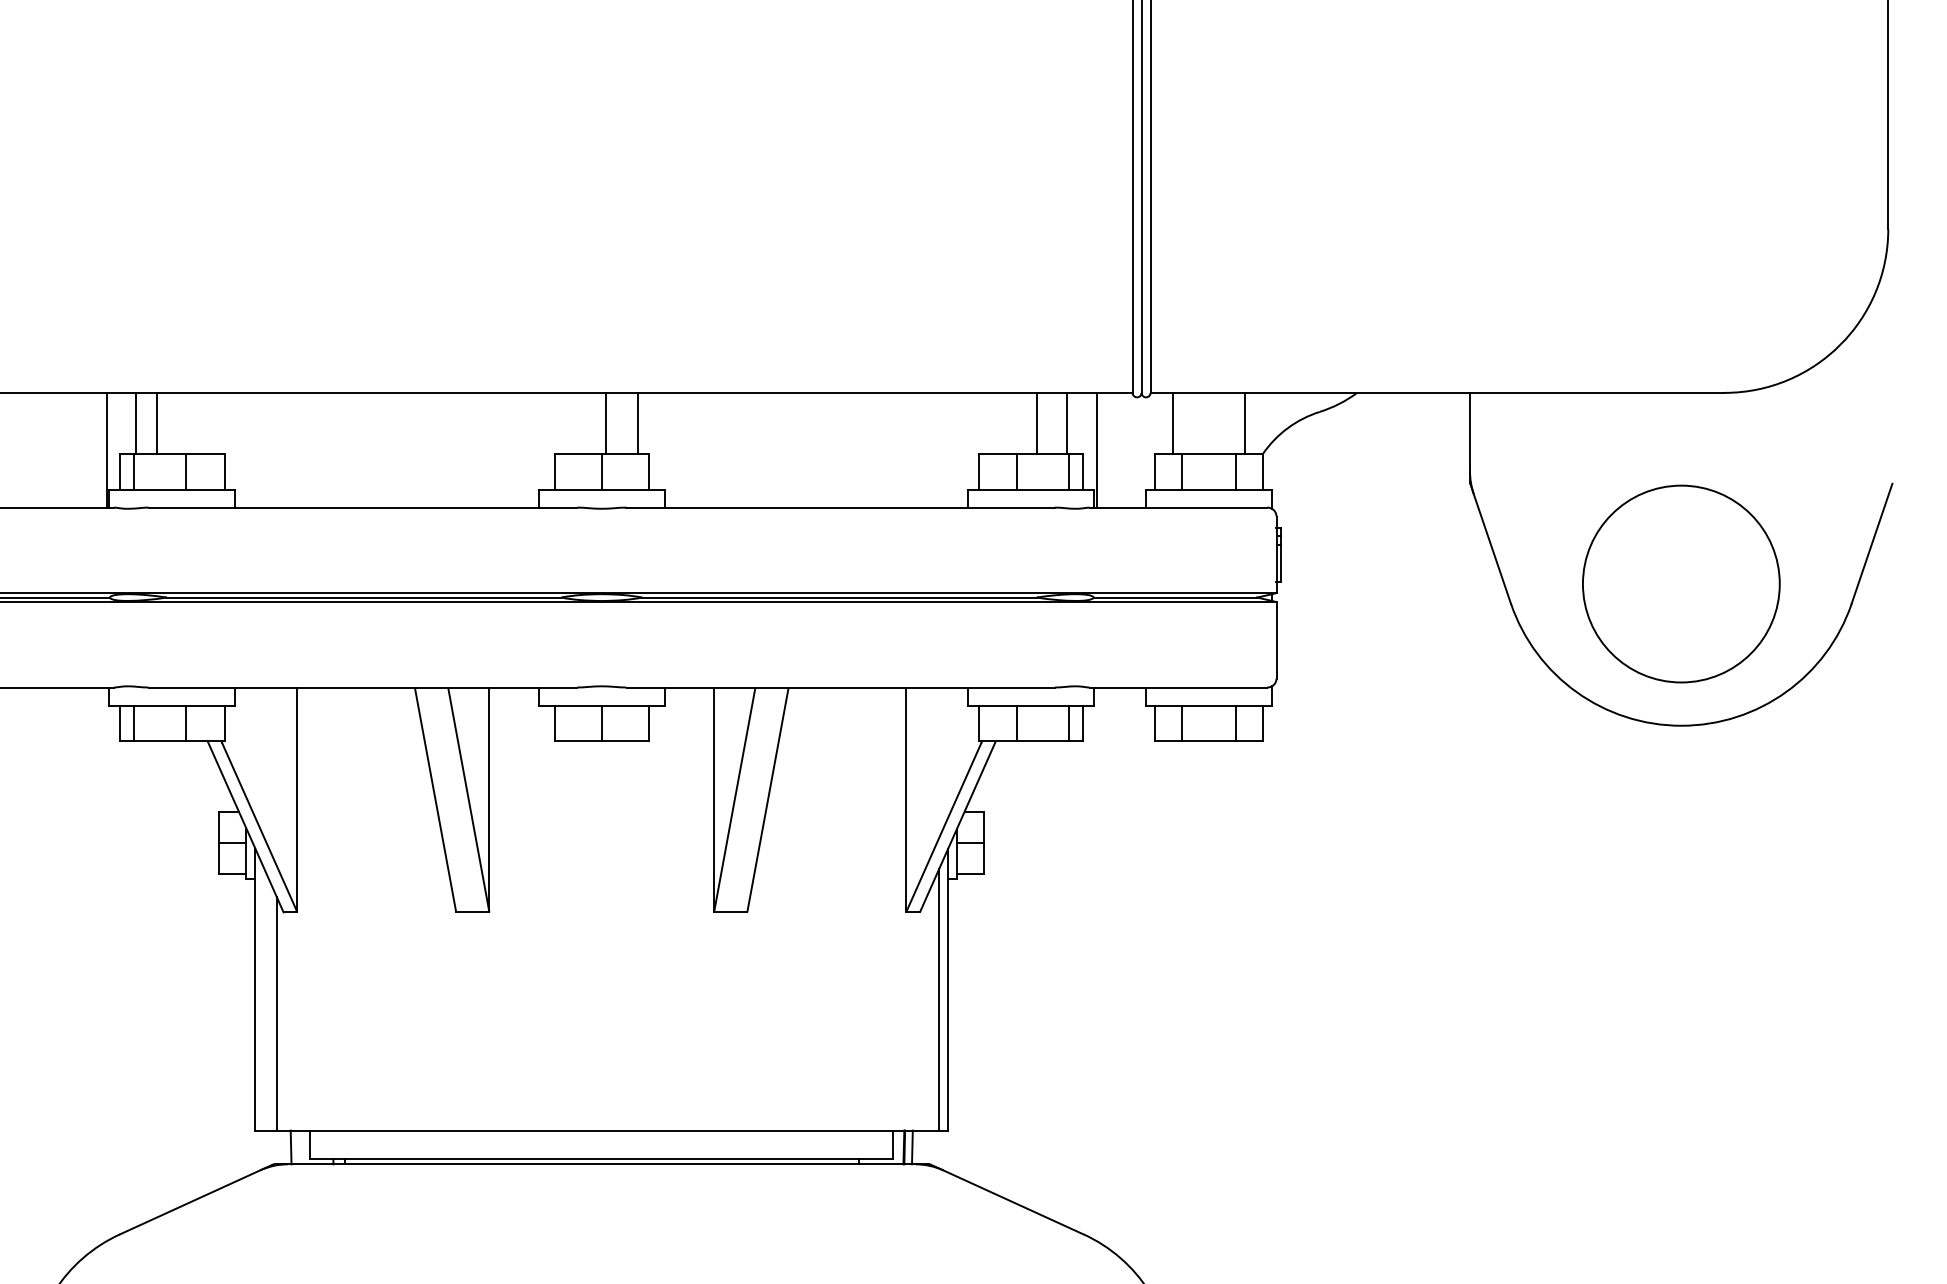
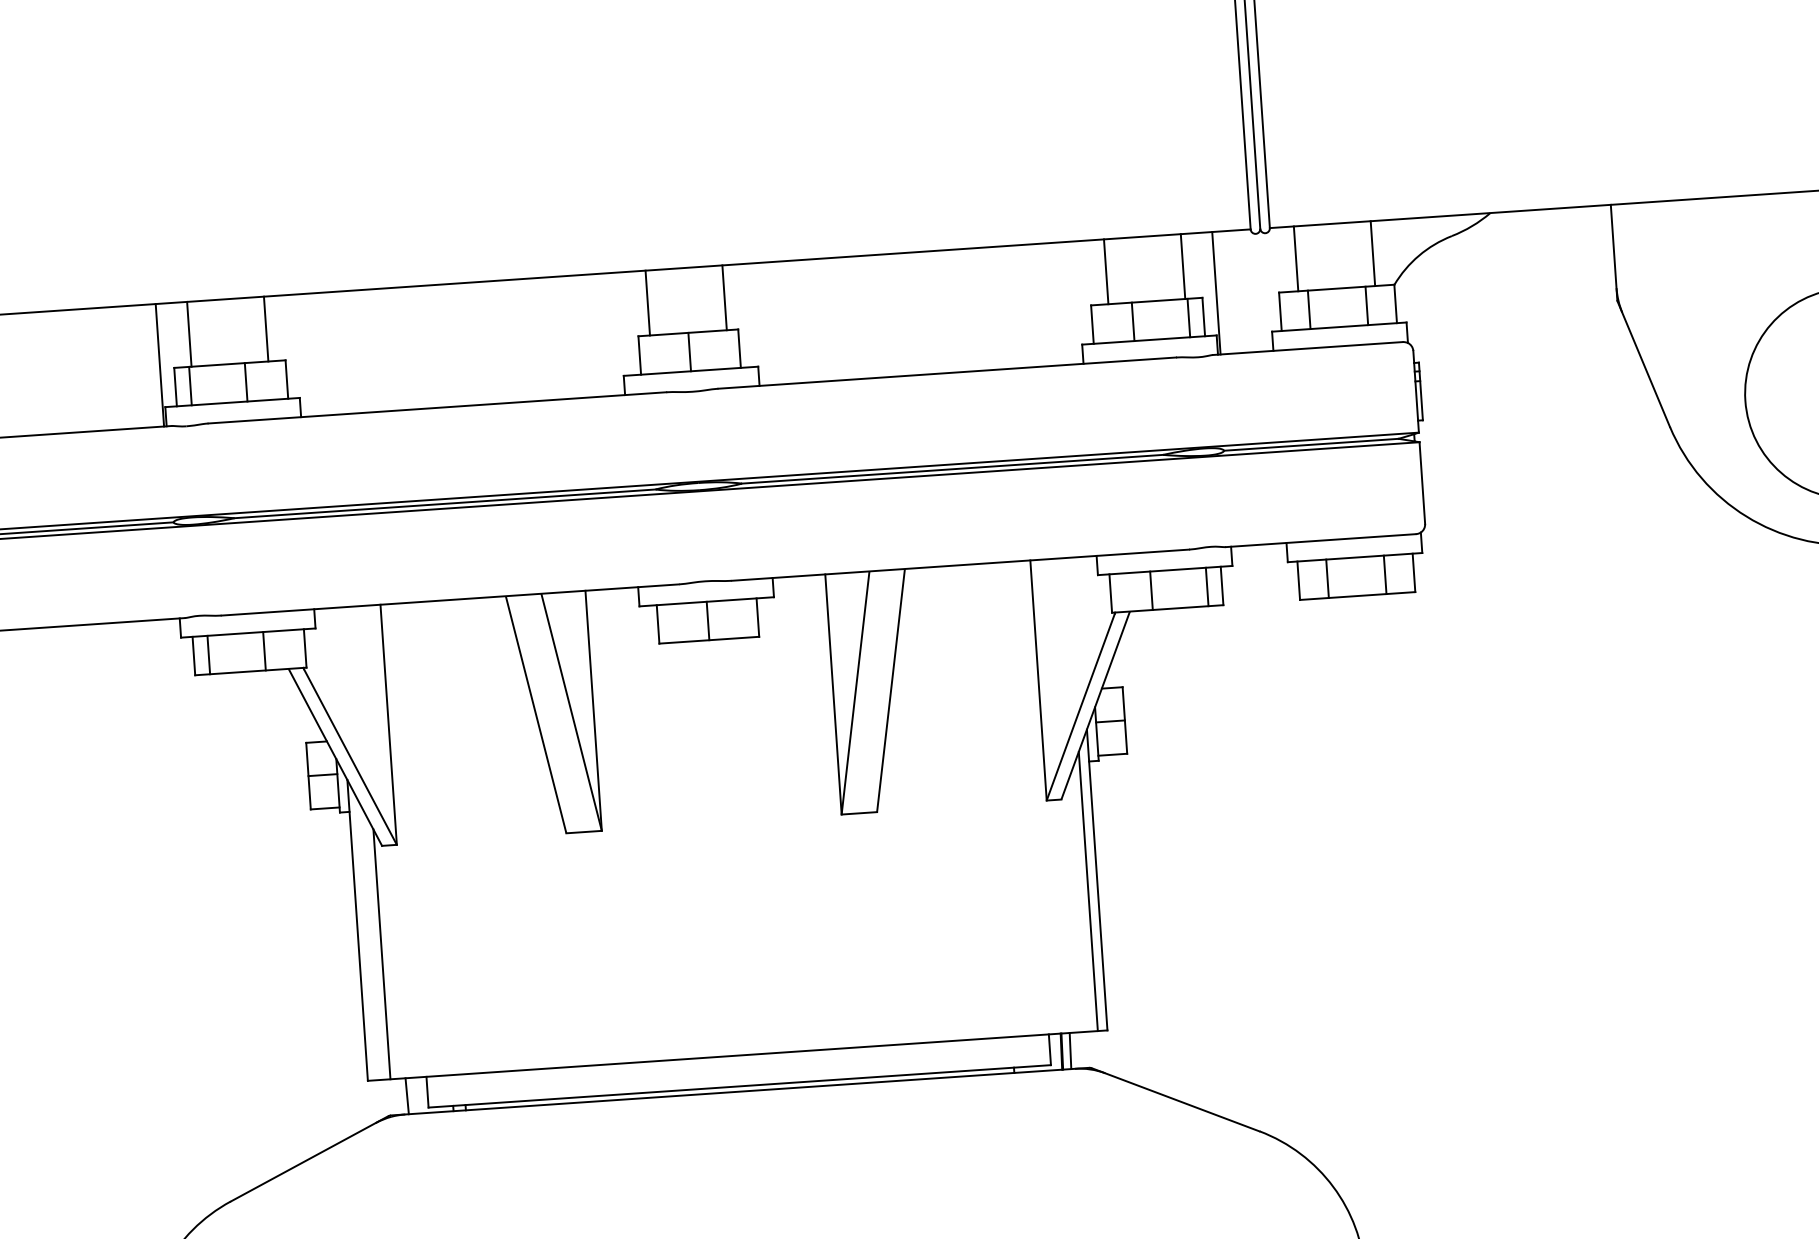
line: (157, 422) -> (266, 328), moved
line: (605, 422) -> (647, 302), moved
line: (1037, 422) -> (1106, 270), moved

